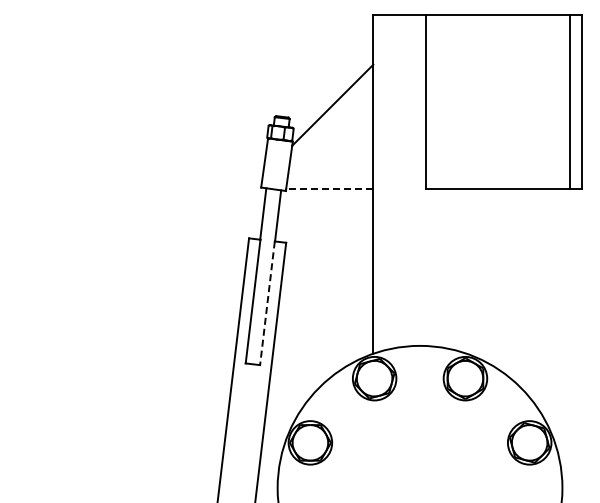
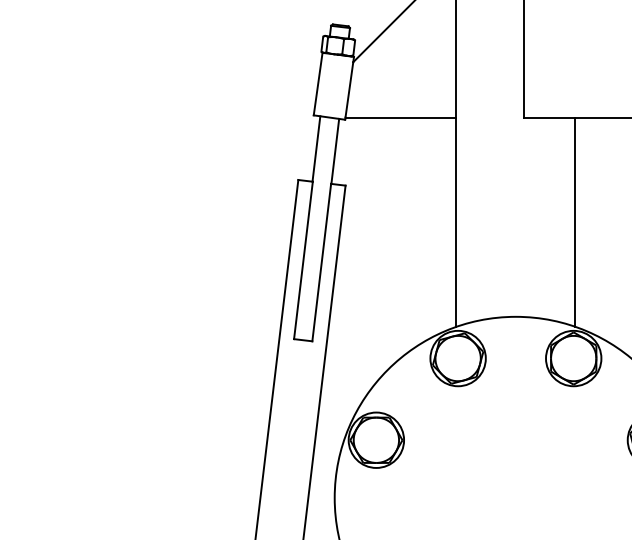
line: (329, 189) -> (400, 117), dashed -> solid
line: (466, 271) -> (575, 222), added
line: (267, 303) -> (321, 262), dashed -> solid

